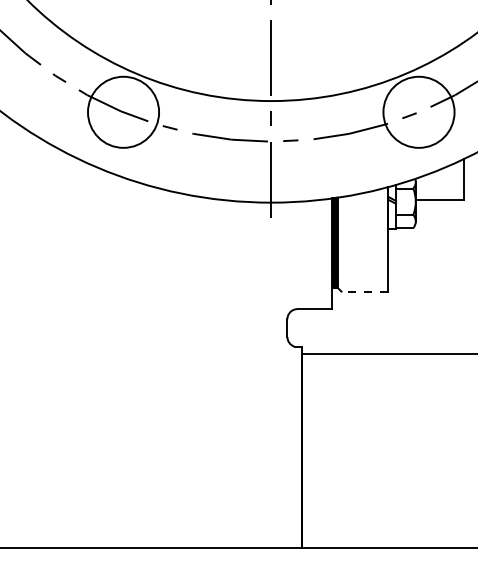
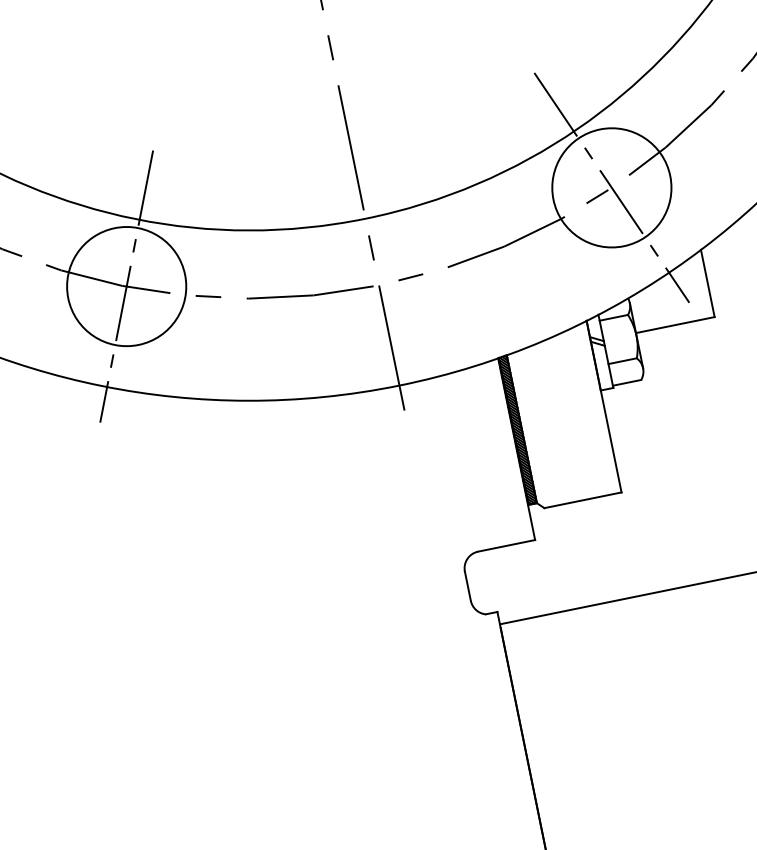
line: (123, 111) -> (126, 285), added
line: (418, 111) -> (610, 186), added
line: (364, 291) -> (582, 500), dashed -> solid

